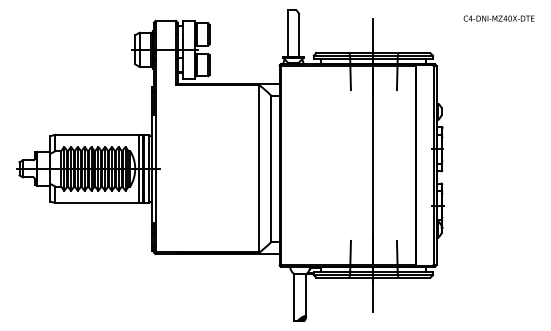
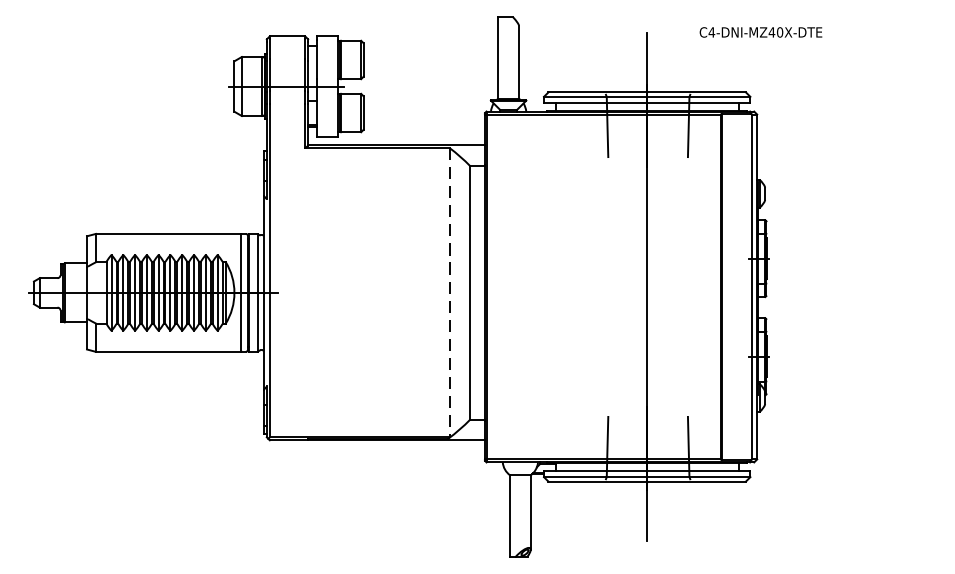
text: (498, 18) -> (759, 32), moved
line: (259, 169) -> (449, 293), solid -> dashed

